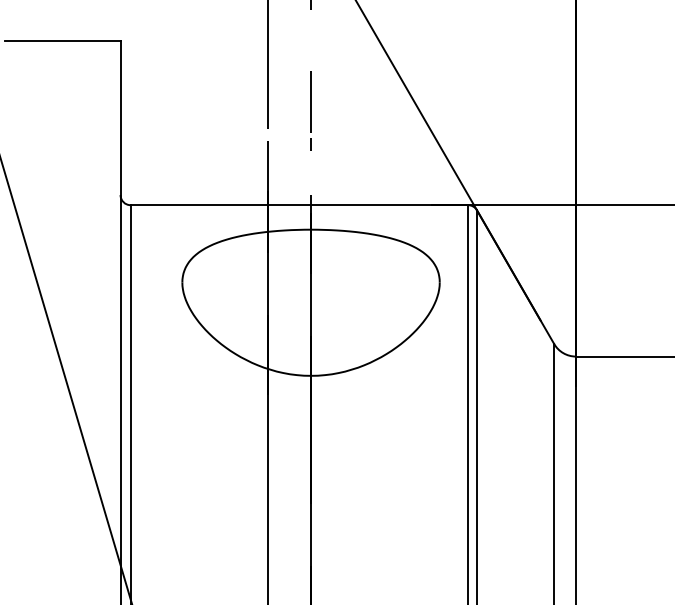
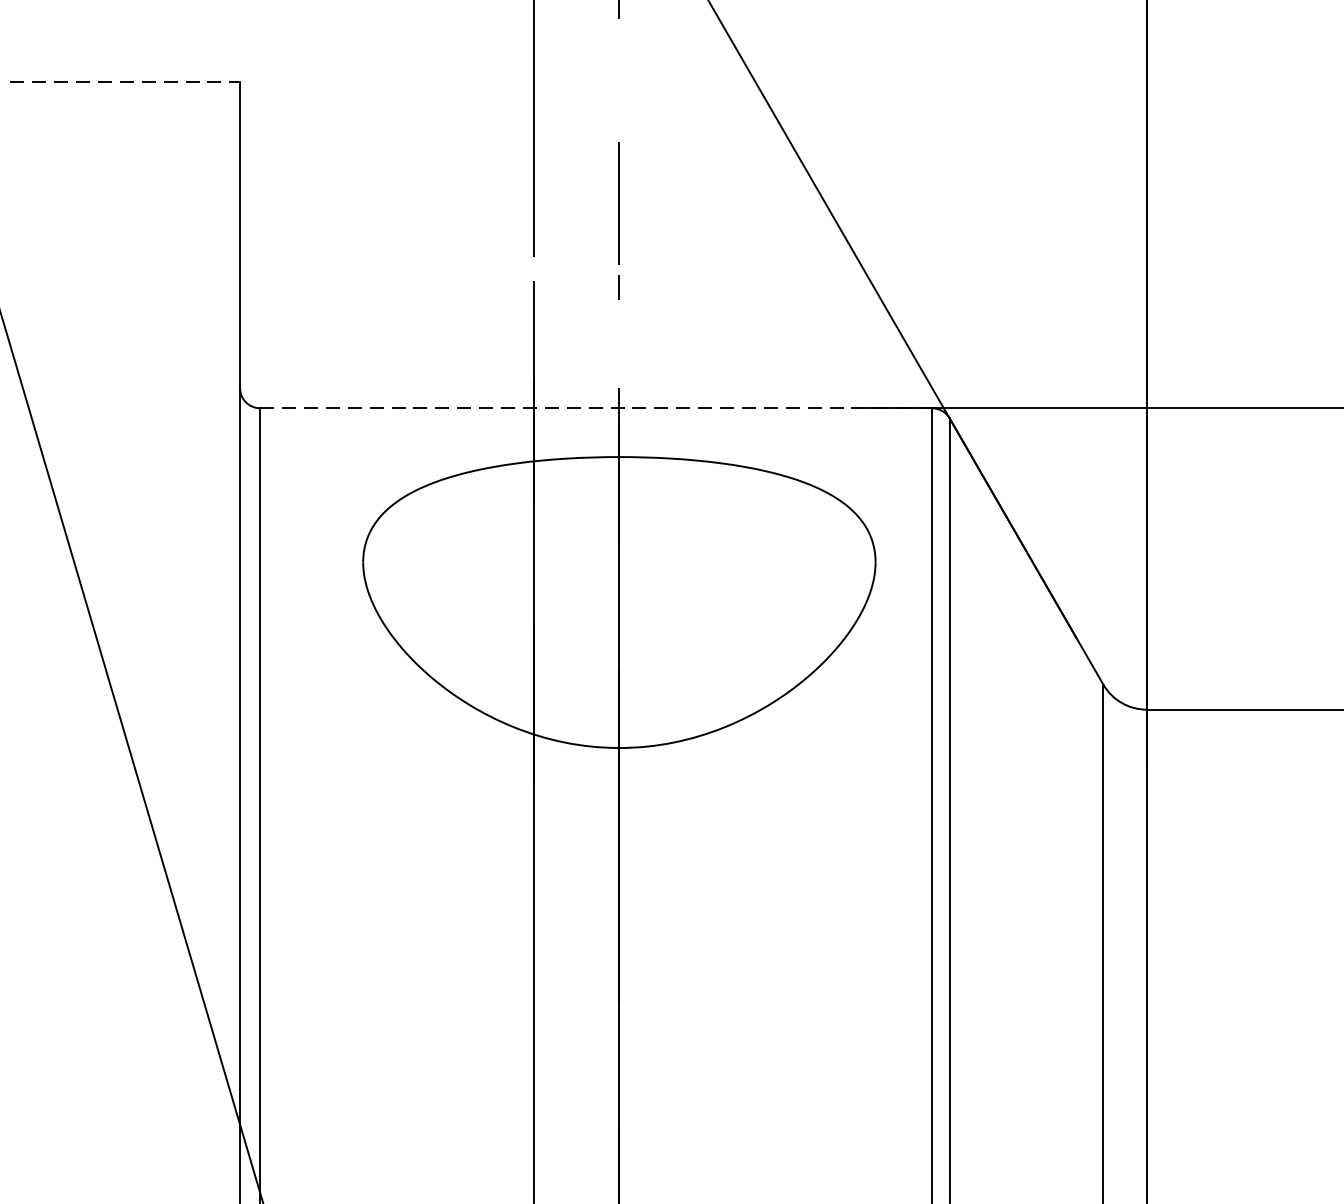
line: (62, 41) -> (124, 82), solid -> dashed
line: (299, 205) -> (596, 408), solid -> dashed

